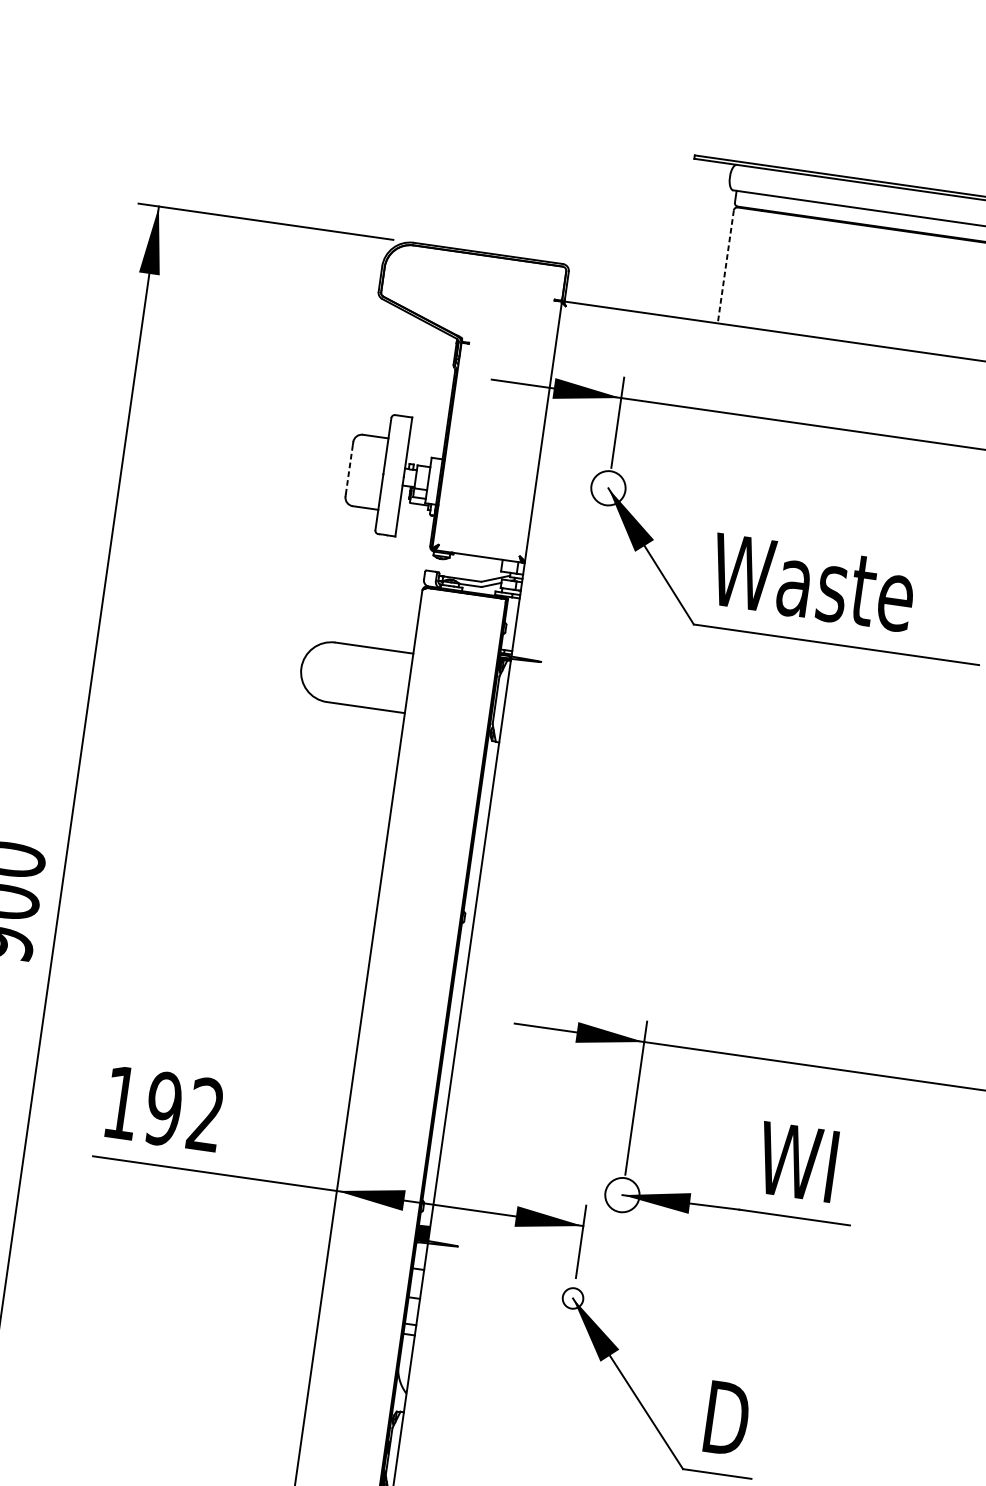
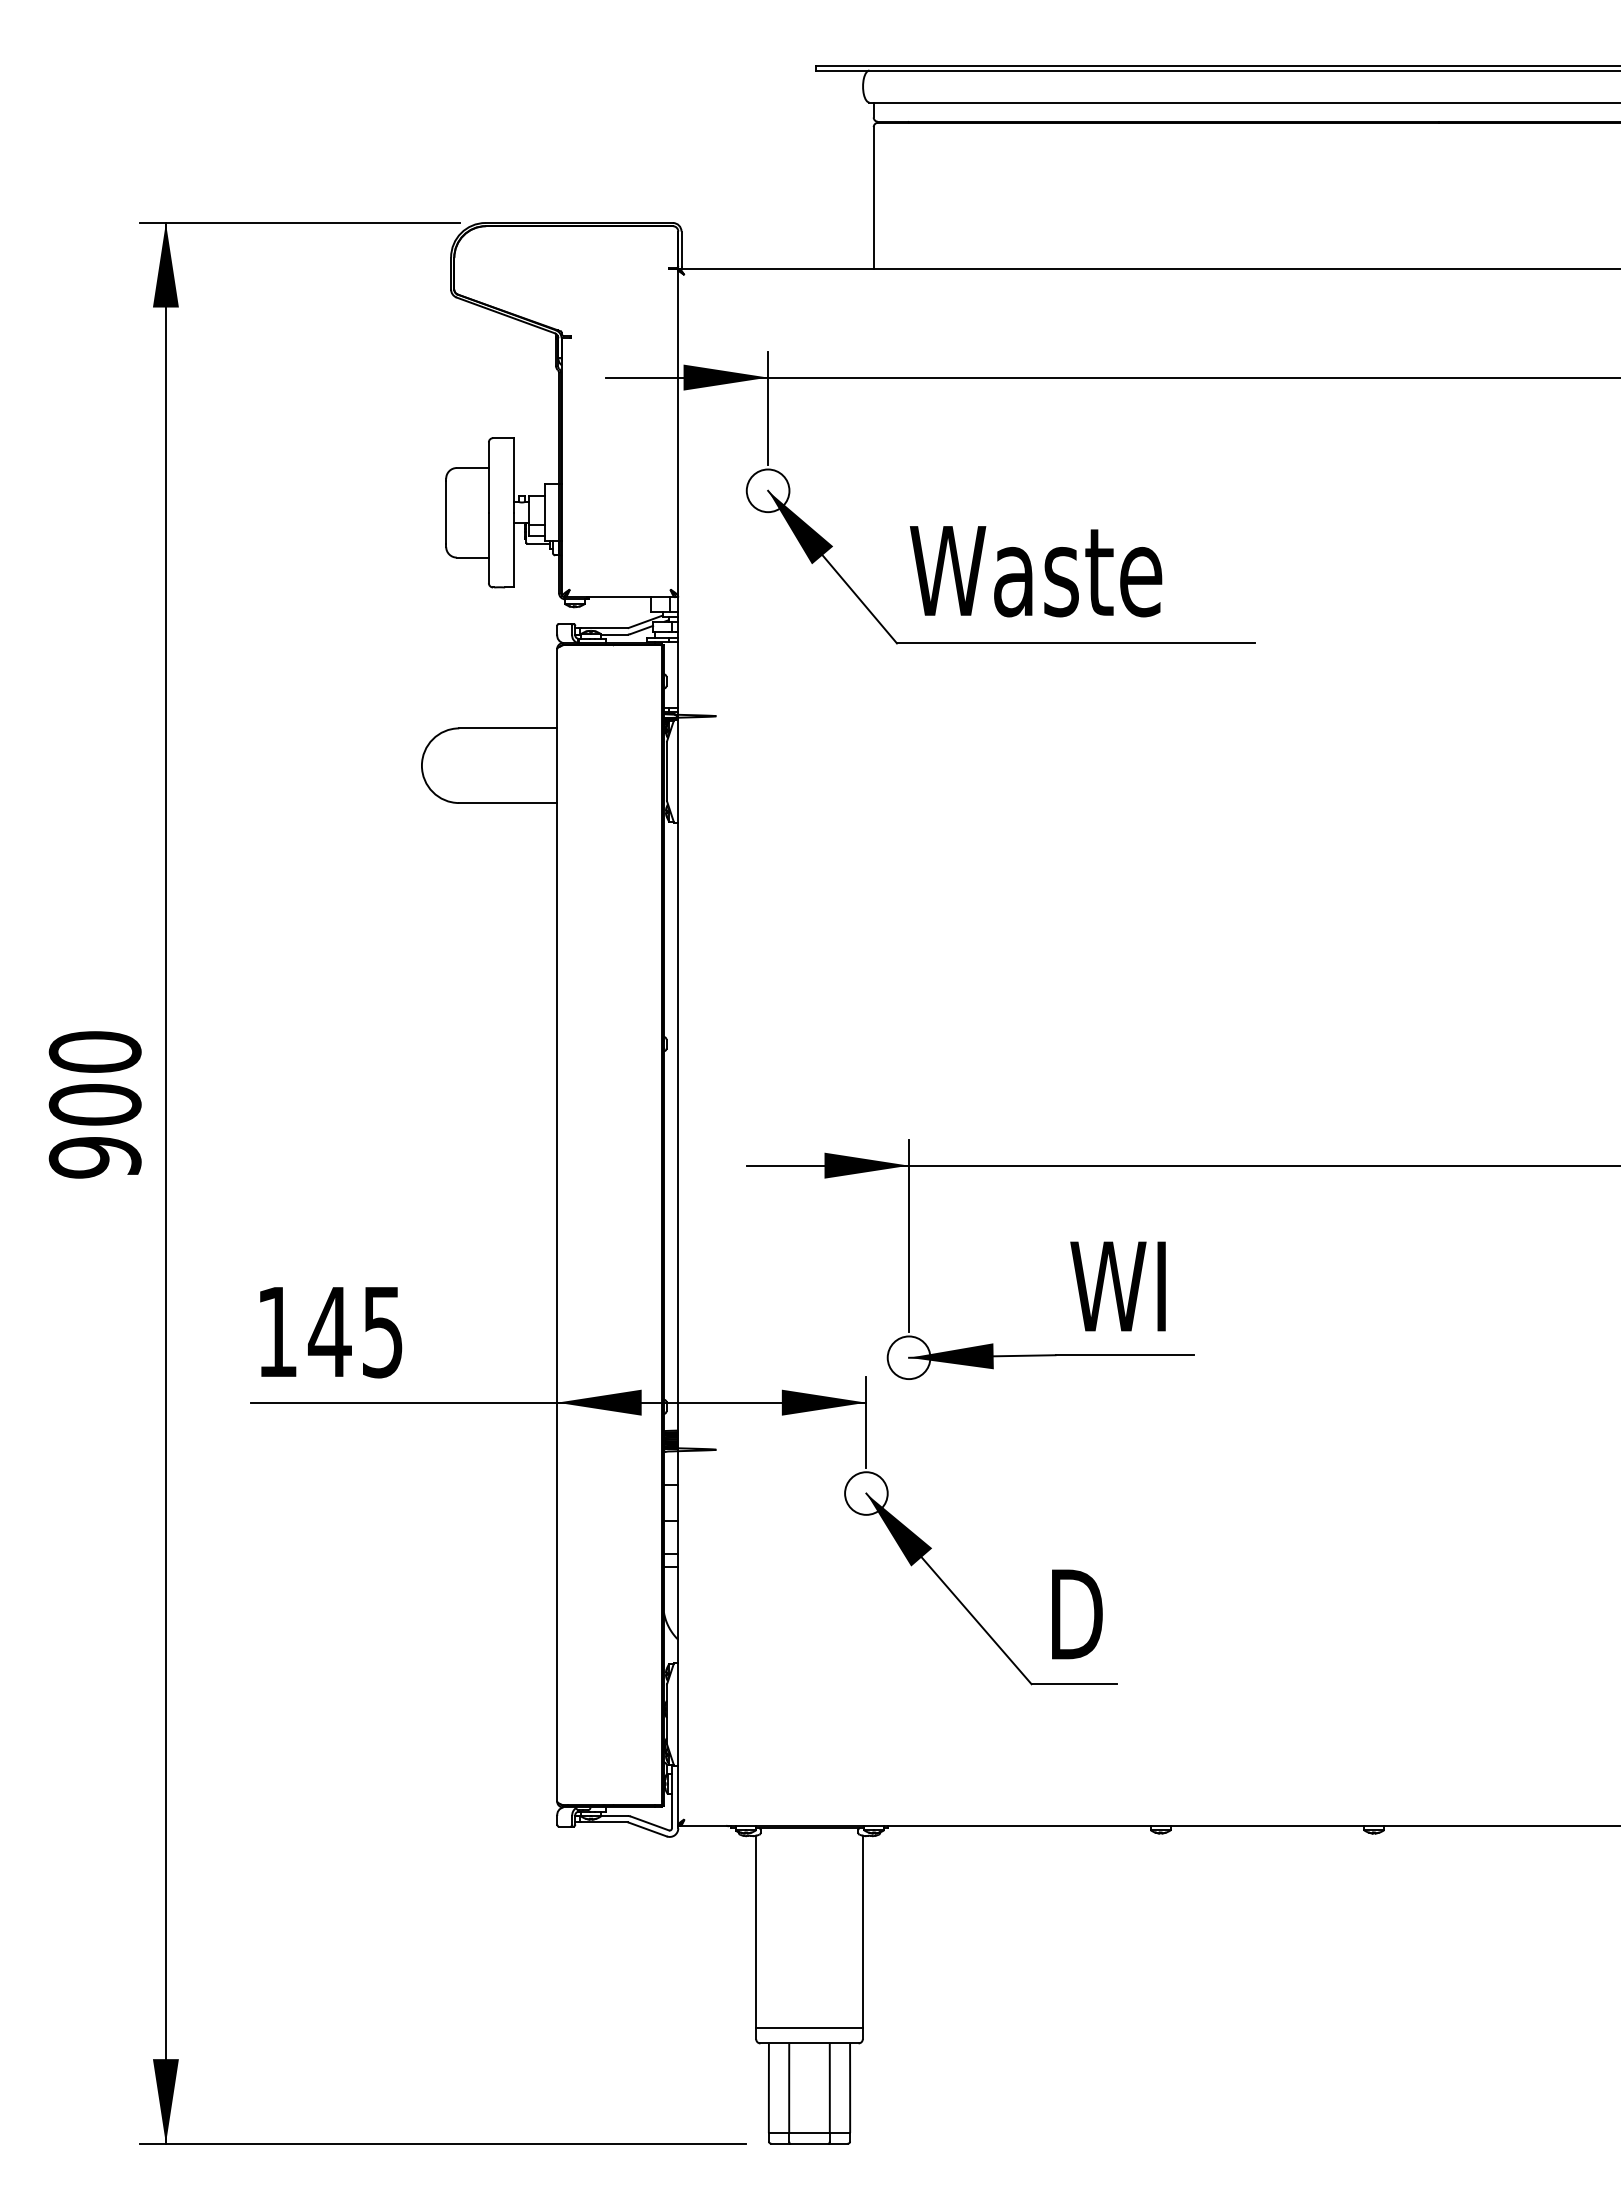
line: (725, 266) -> (873, 197), dashed -> solid
line: (349, 469) -> (446, 512), dashed -> solid
text: (184, 1111) -> (355, 1331), 192 -> 145
circle: (573, 1298) -> (866, 1493), size x1.67

